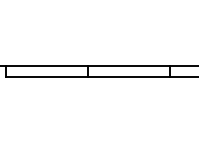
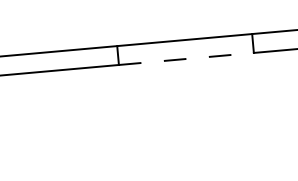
line: (129, 77) -> (187, 59), solid -> dashed

